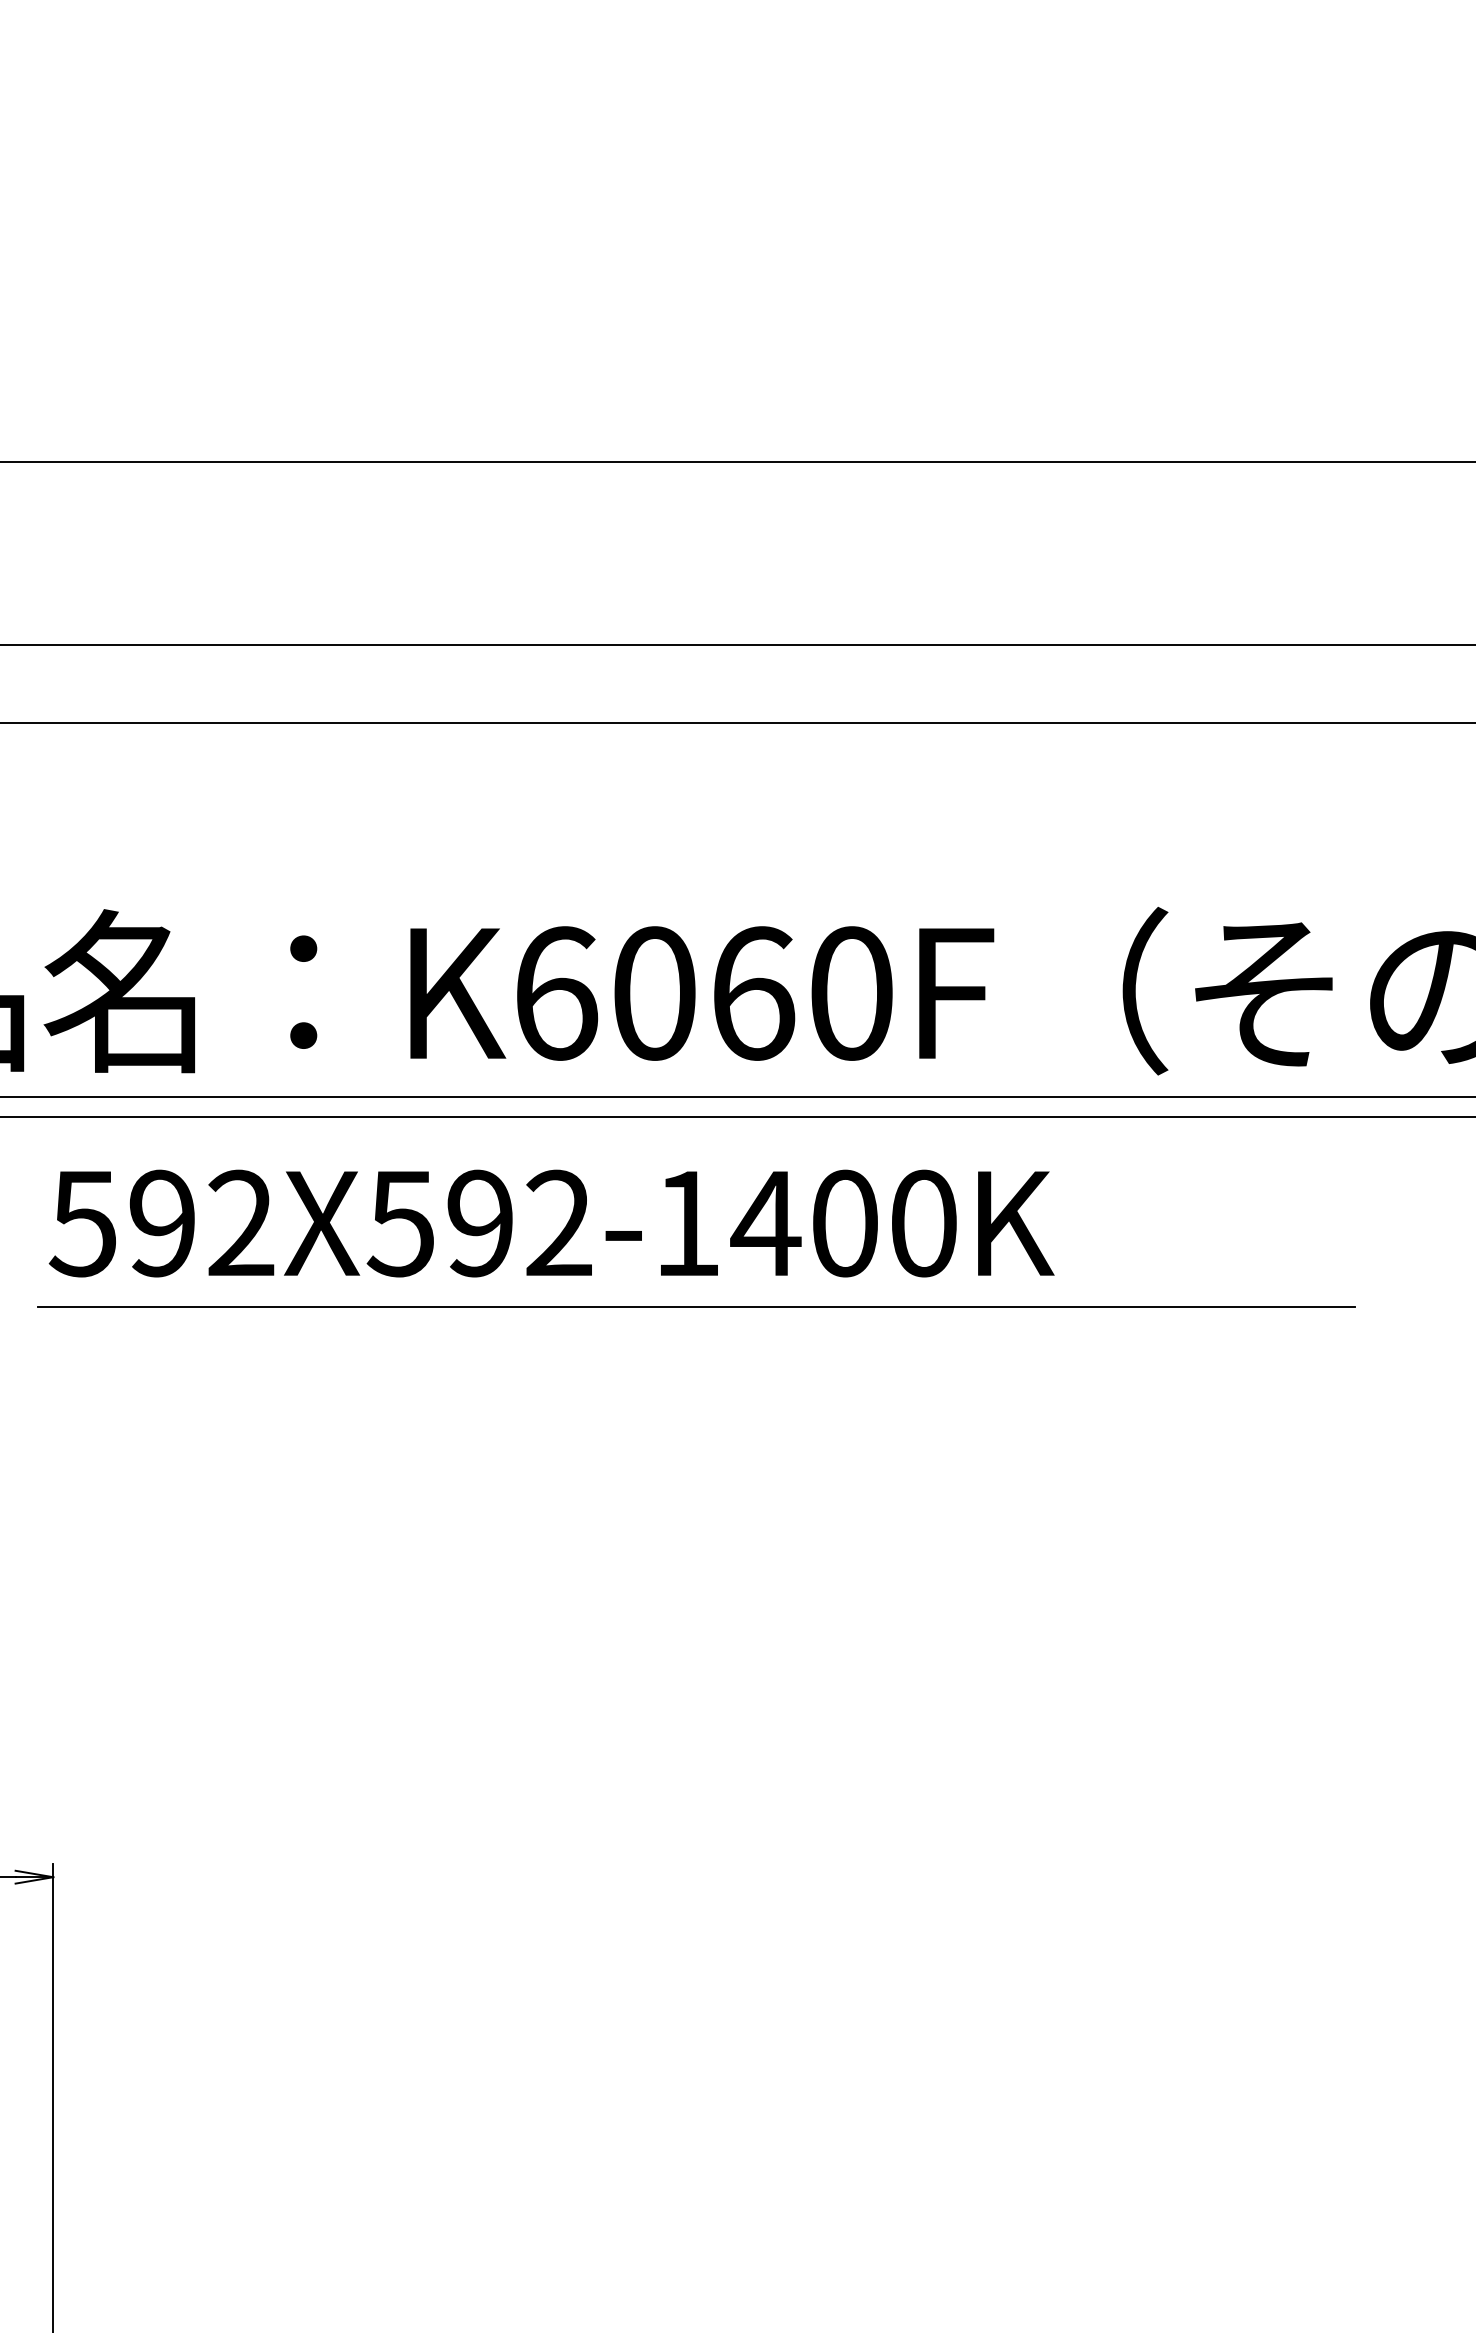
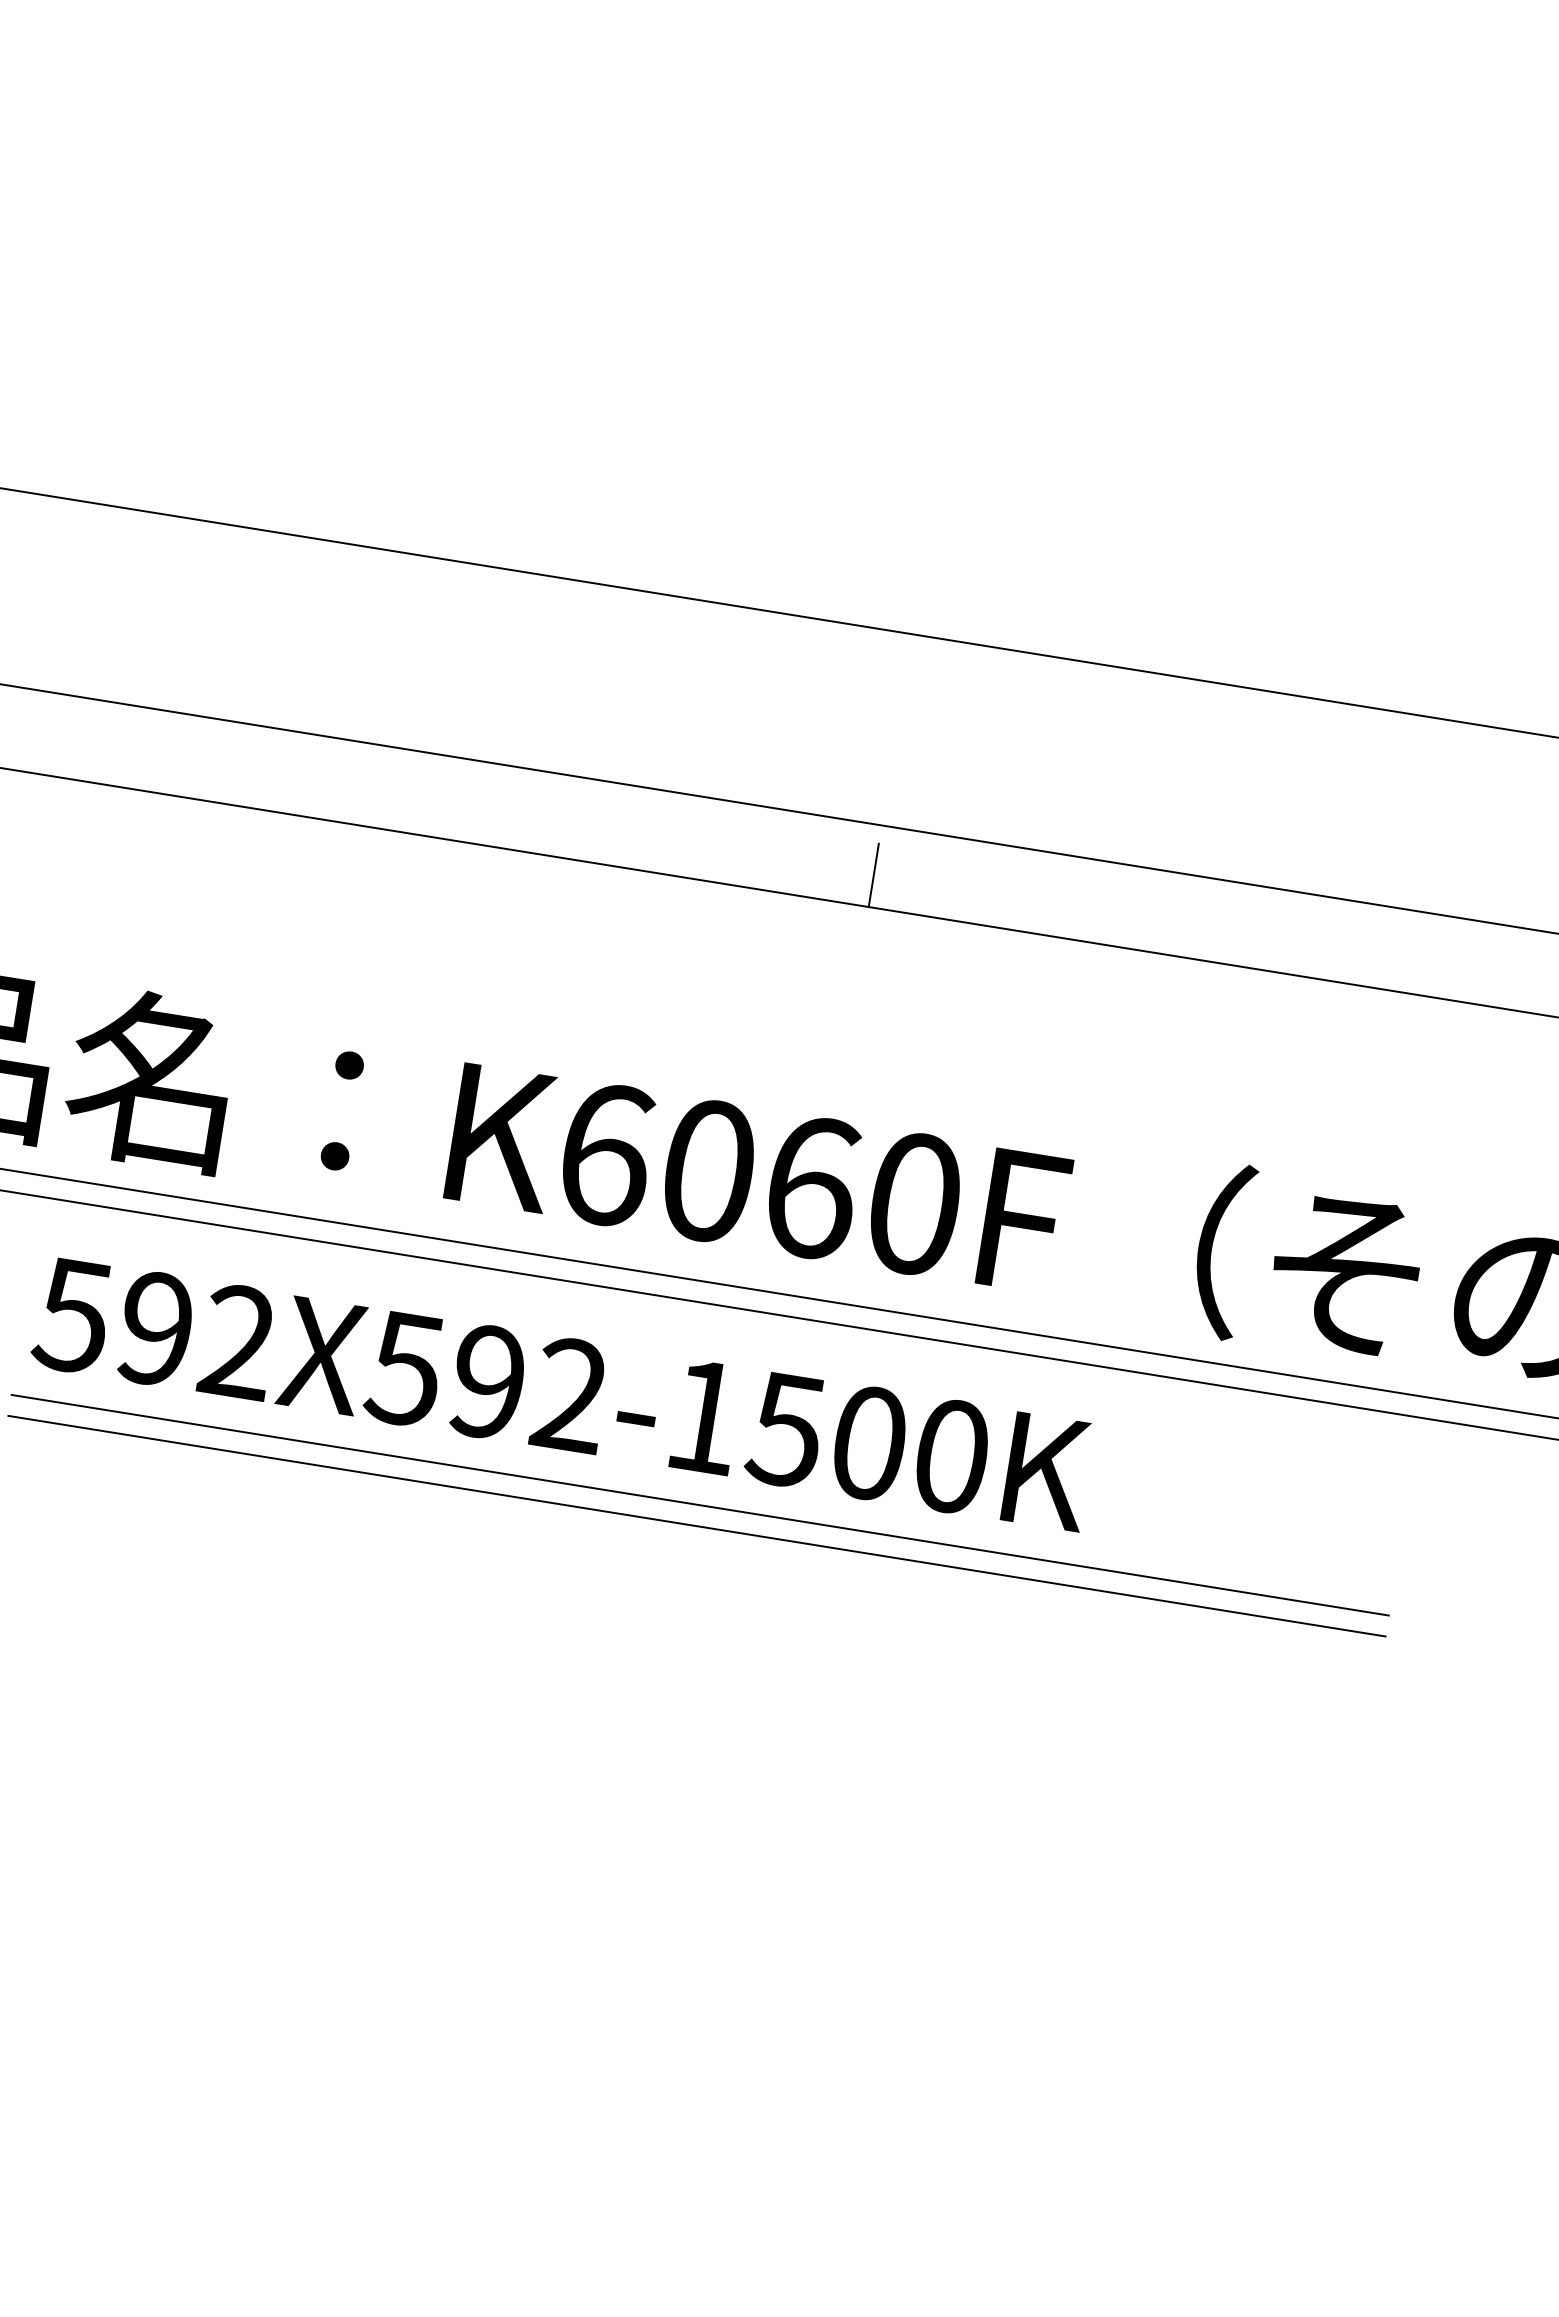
line: (764, 692) -> (874, 874), added
text: (765, 1224) -> (786, 1430), 592X592-1400K -> 592X592-1500K
line: (696, 1326) -> (696, 1526), added

